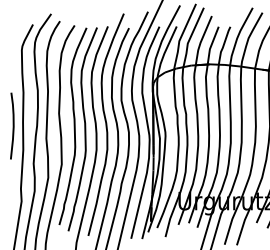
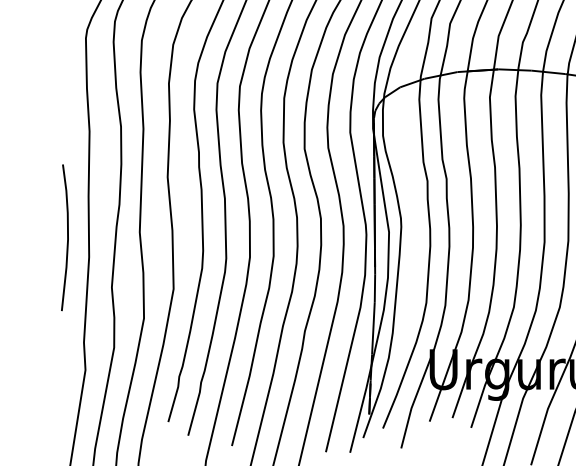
curve: (12, 125) -> (65, 236), moved

